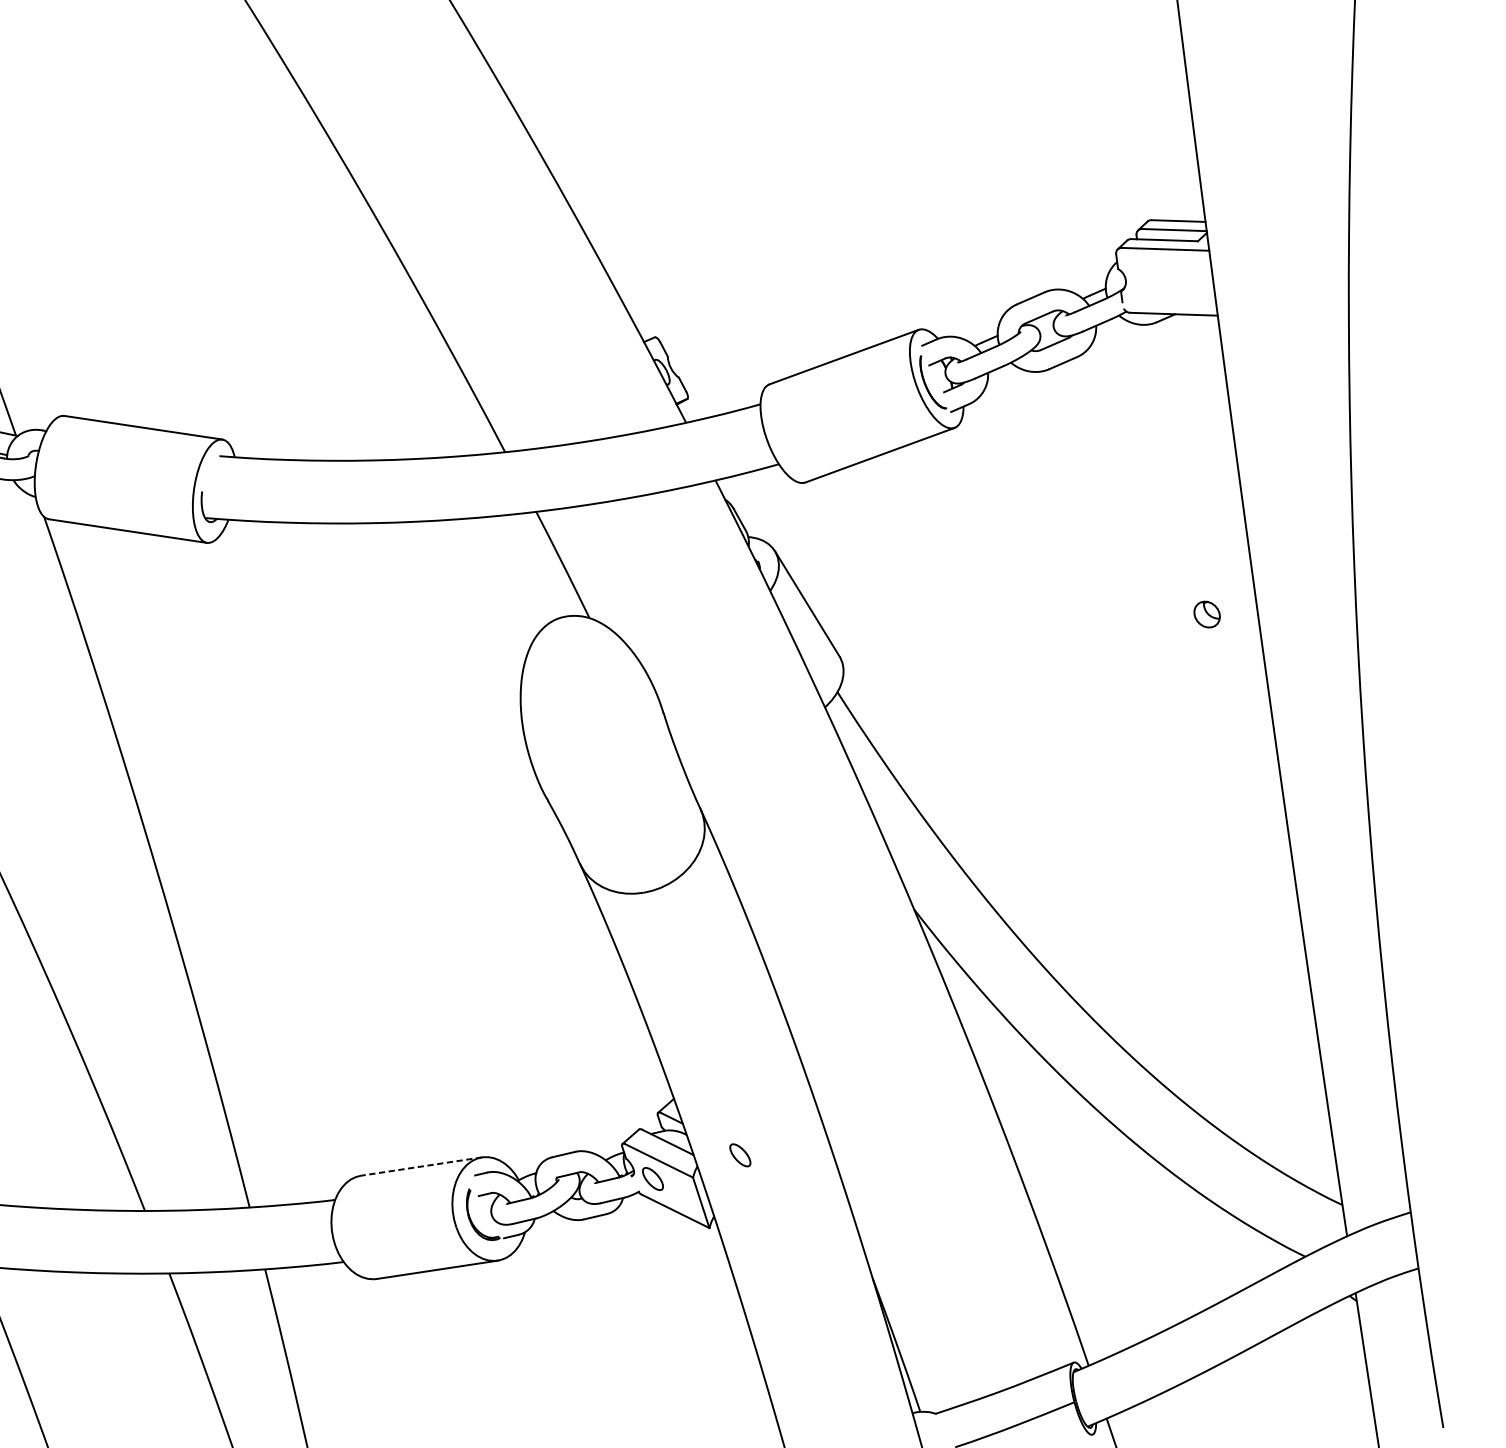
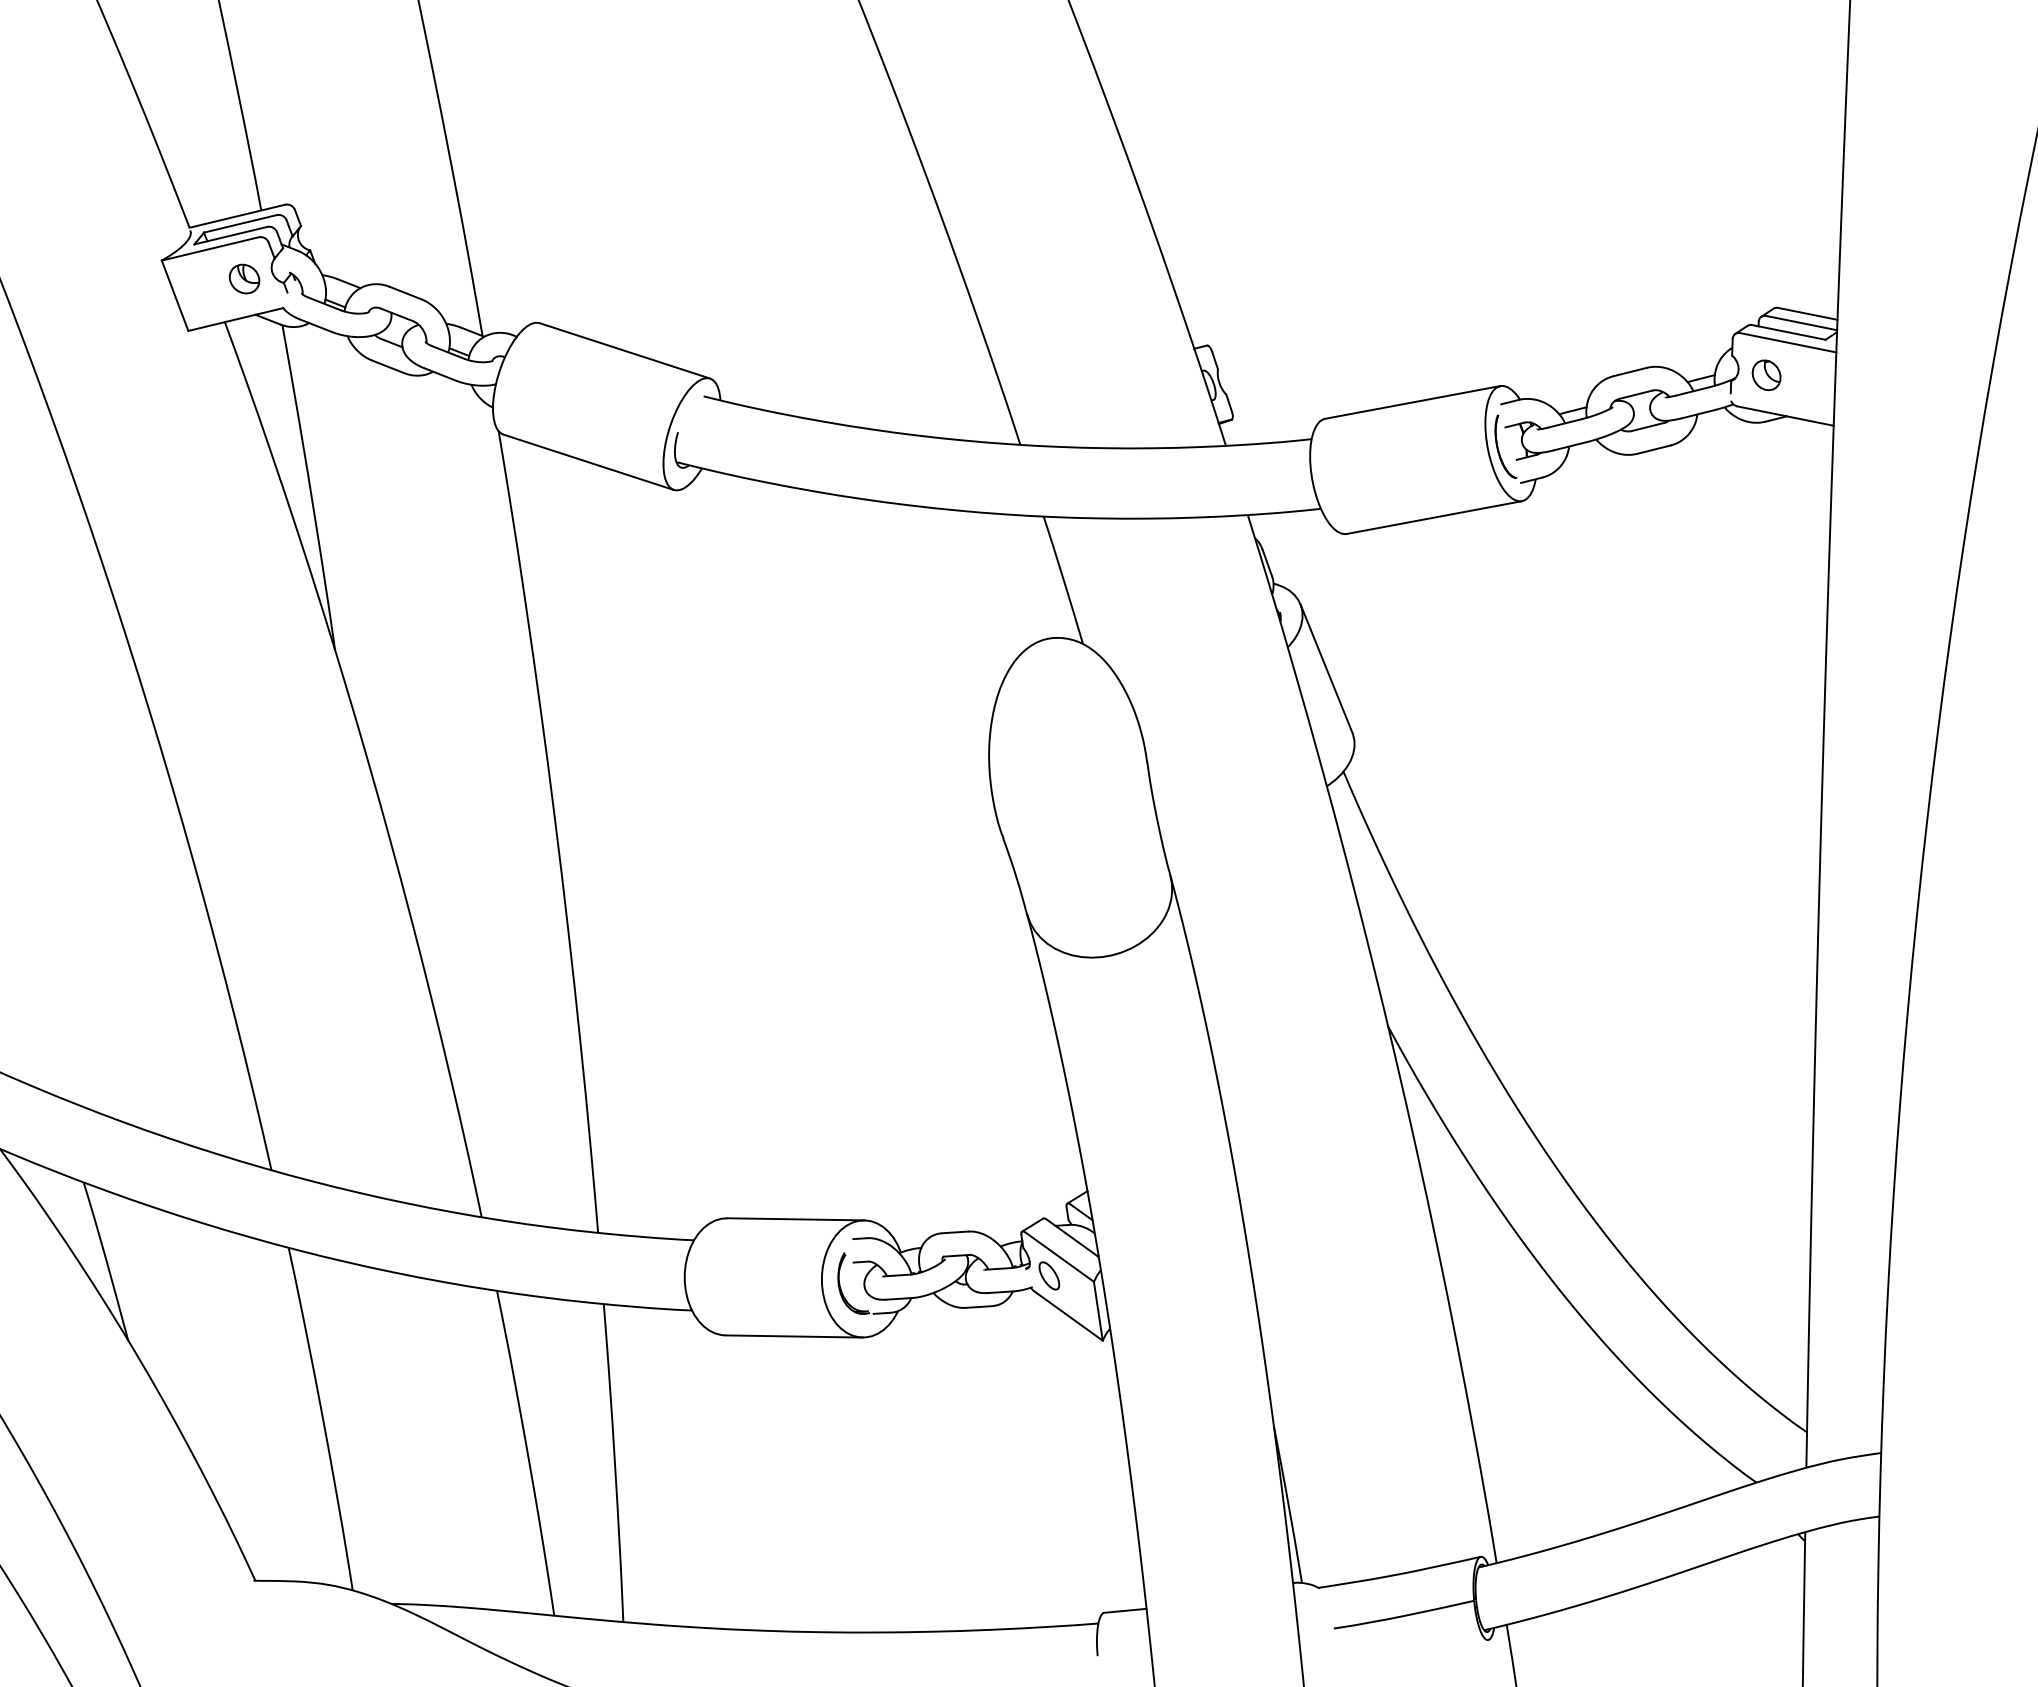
part: (1207, 614) -> (1766, 375), moved
part: (740, 1154) -> (1150, 1265), removed
line: (421, 1166) -> (795, 1219), dashed -> solid

